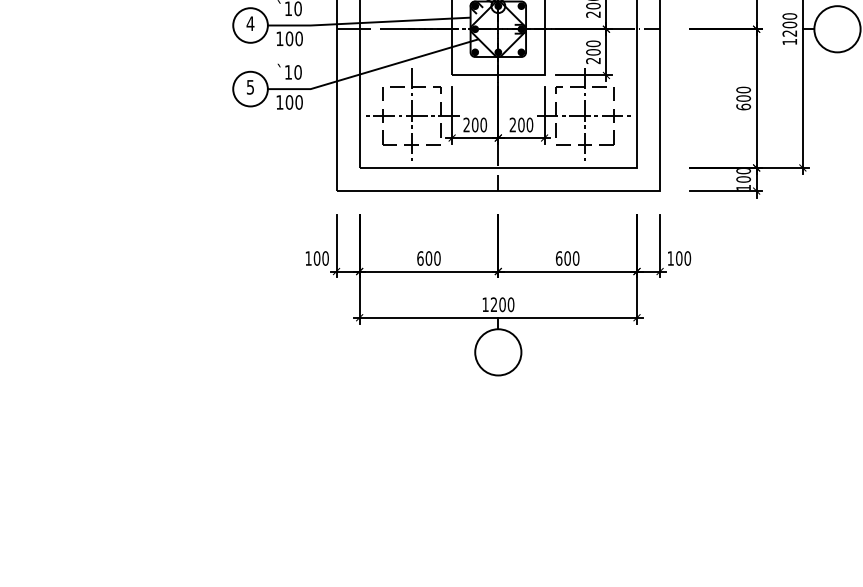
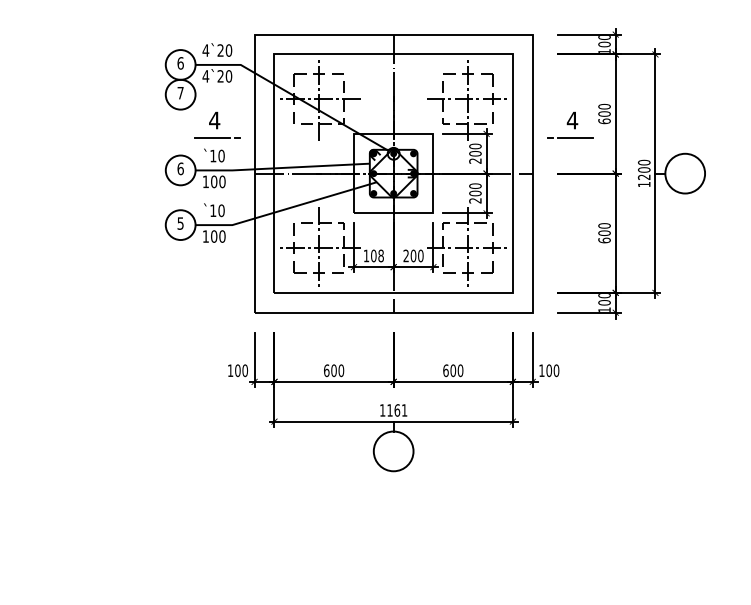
text: (250, 23) -> (180, 168), 4 -> 6
text: (474, 124) -> (373, 255), 200 -> 108
text: (502, 304) -> (397, 410), 1200 -> 1161

